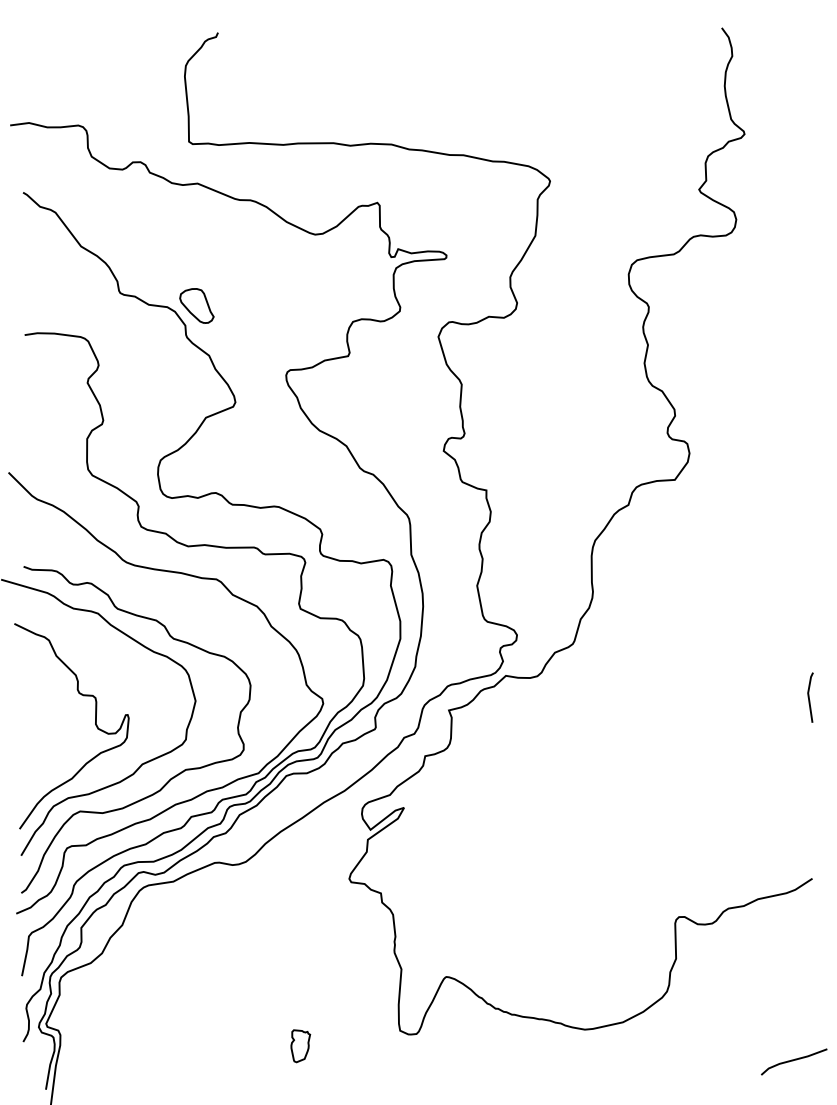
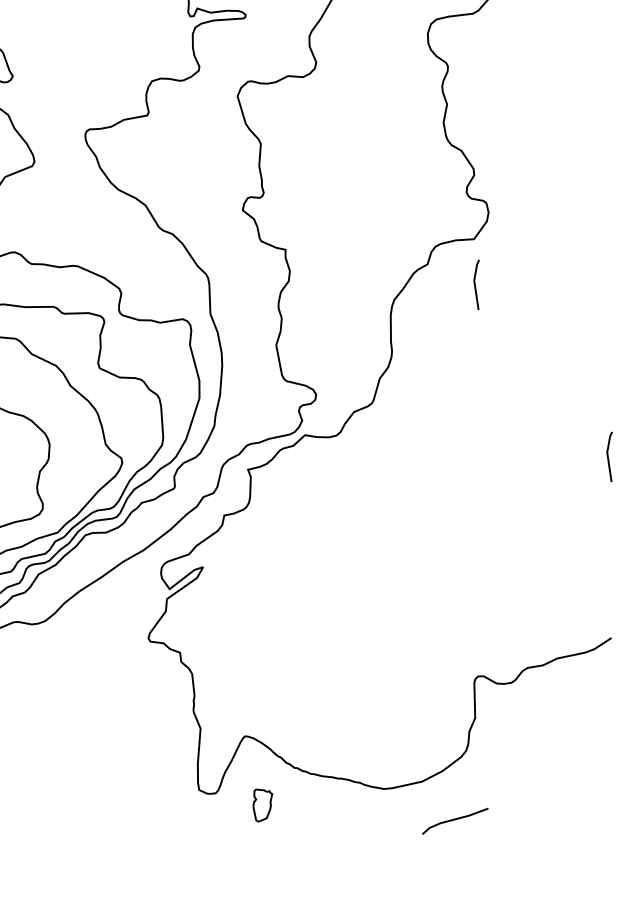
line: (676, 525) -> (475, 284), added
part: (300, 1046) -> (262, 805), moved
line: (794, 1060) -> (455, 819), moved

